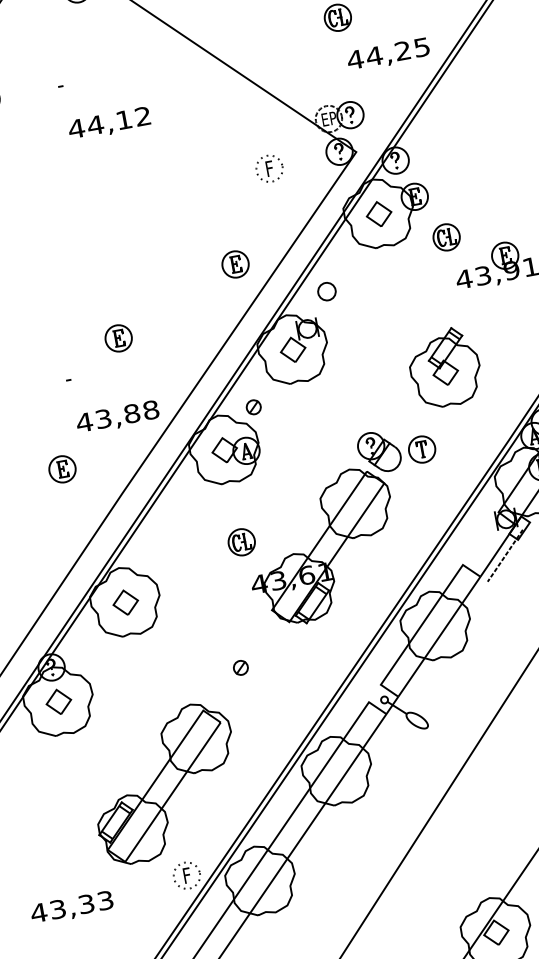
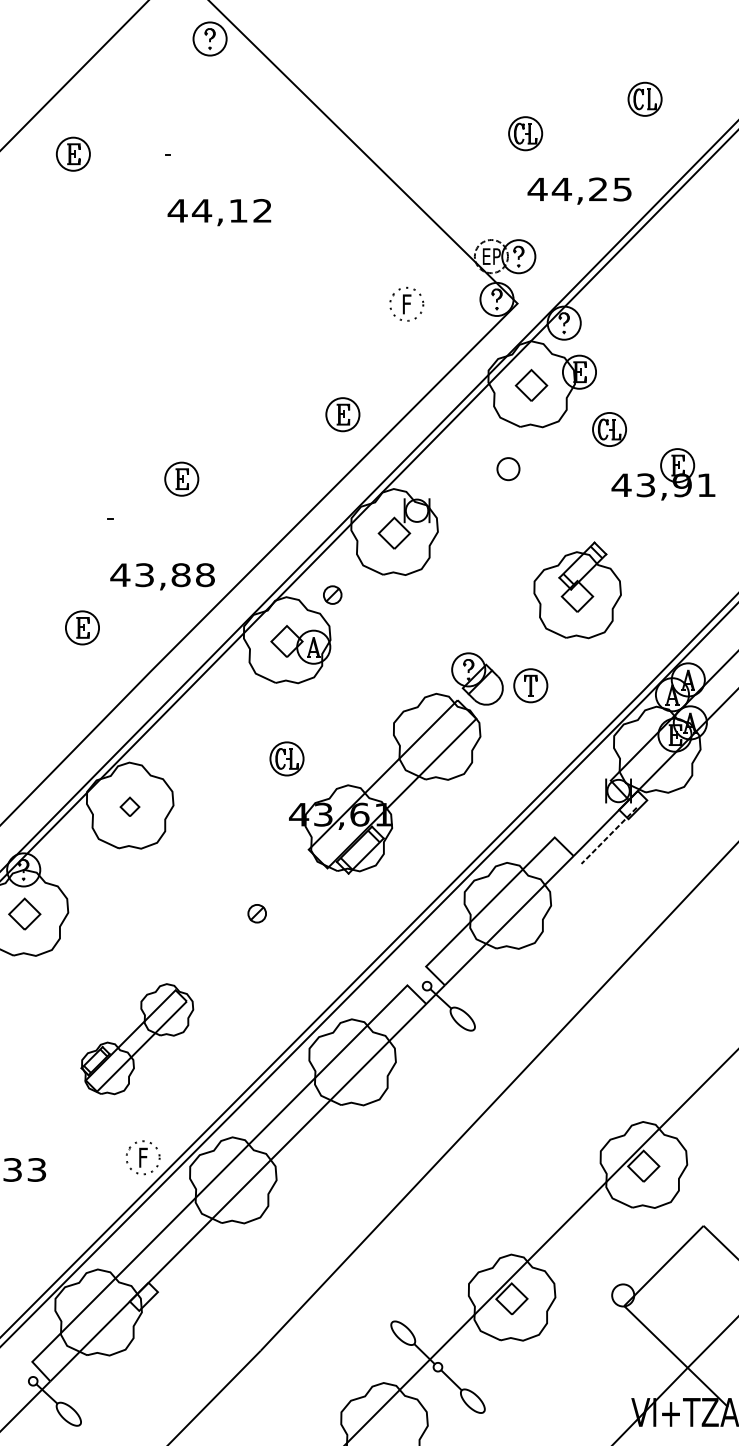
part: (327, 291) -> (508, 469), moved
part: (125, 602) -> (129, 806), size x0.6
part: (165, 783) -> (137, 1038), size x0.6

